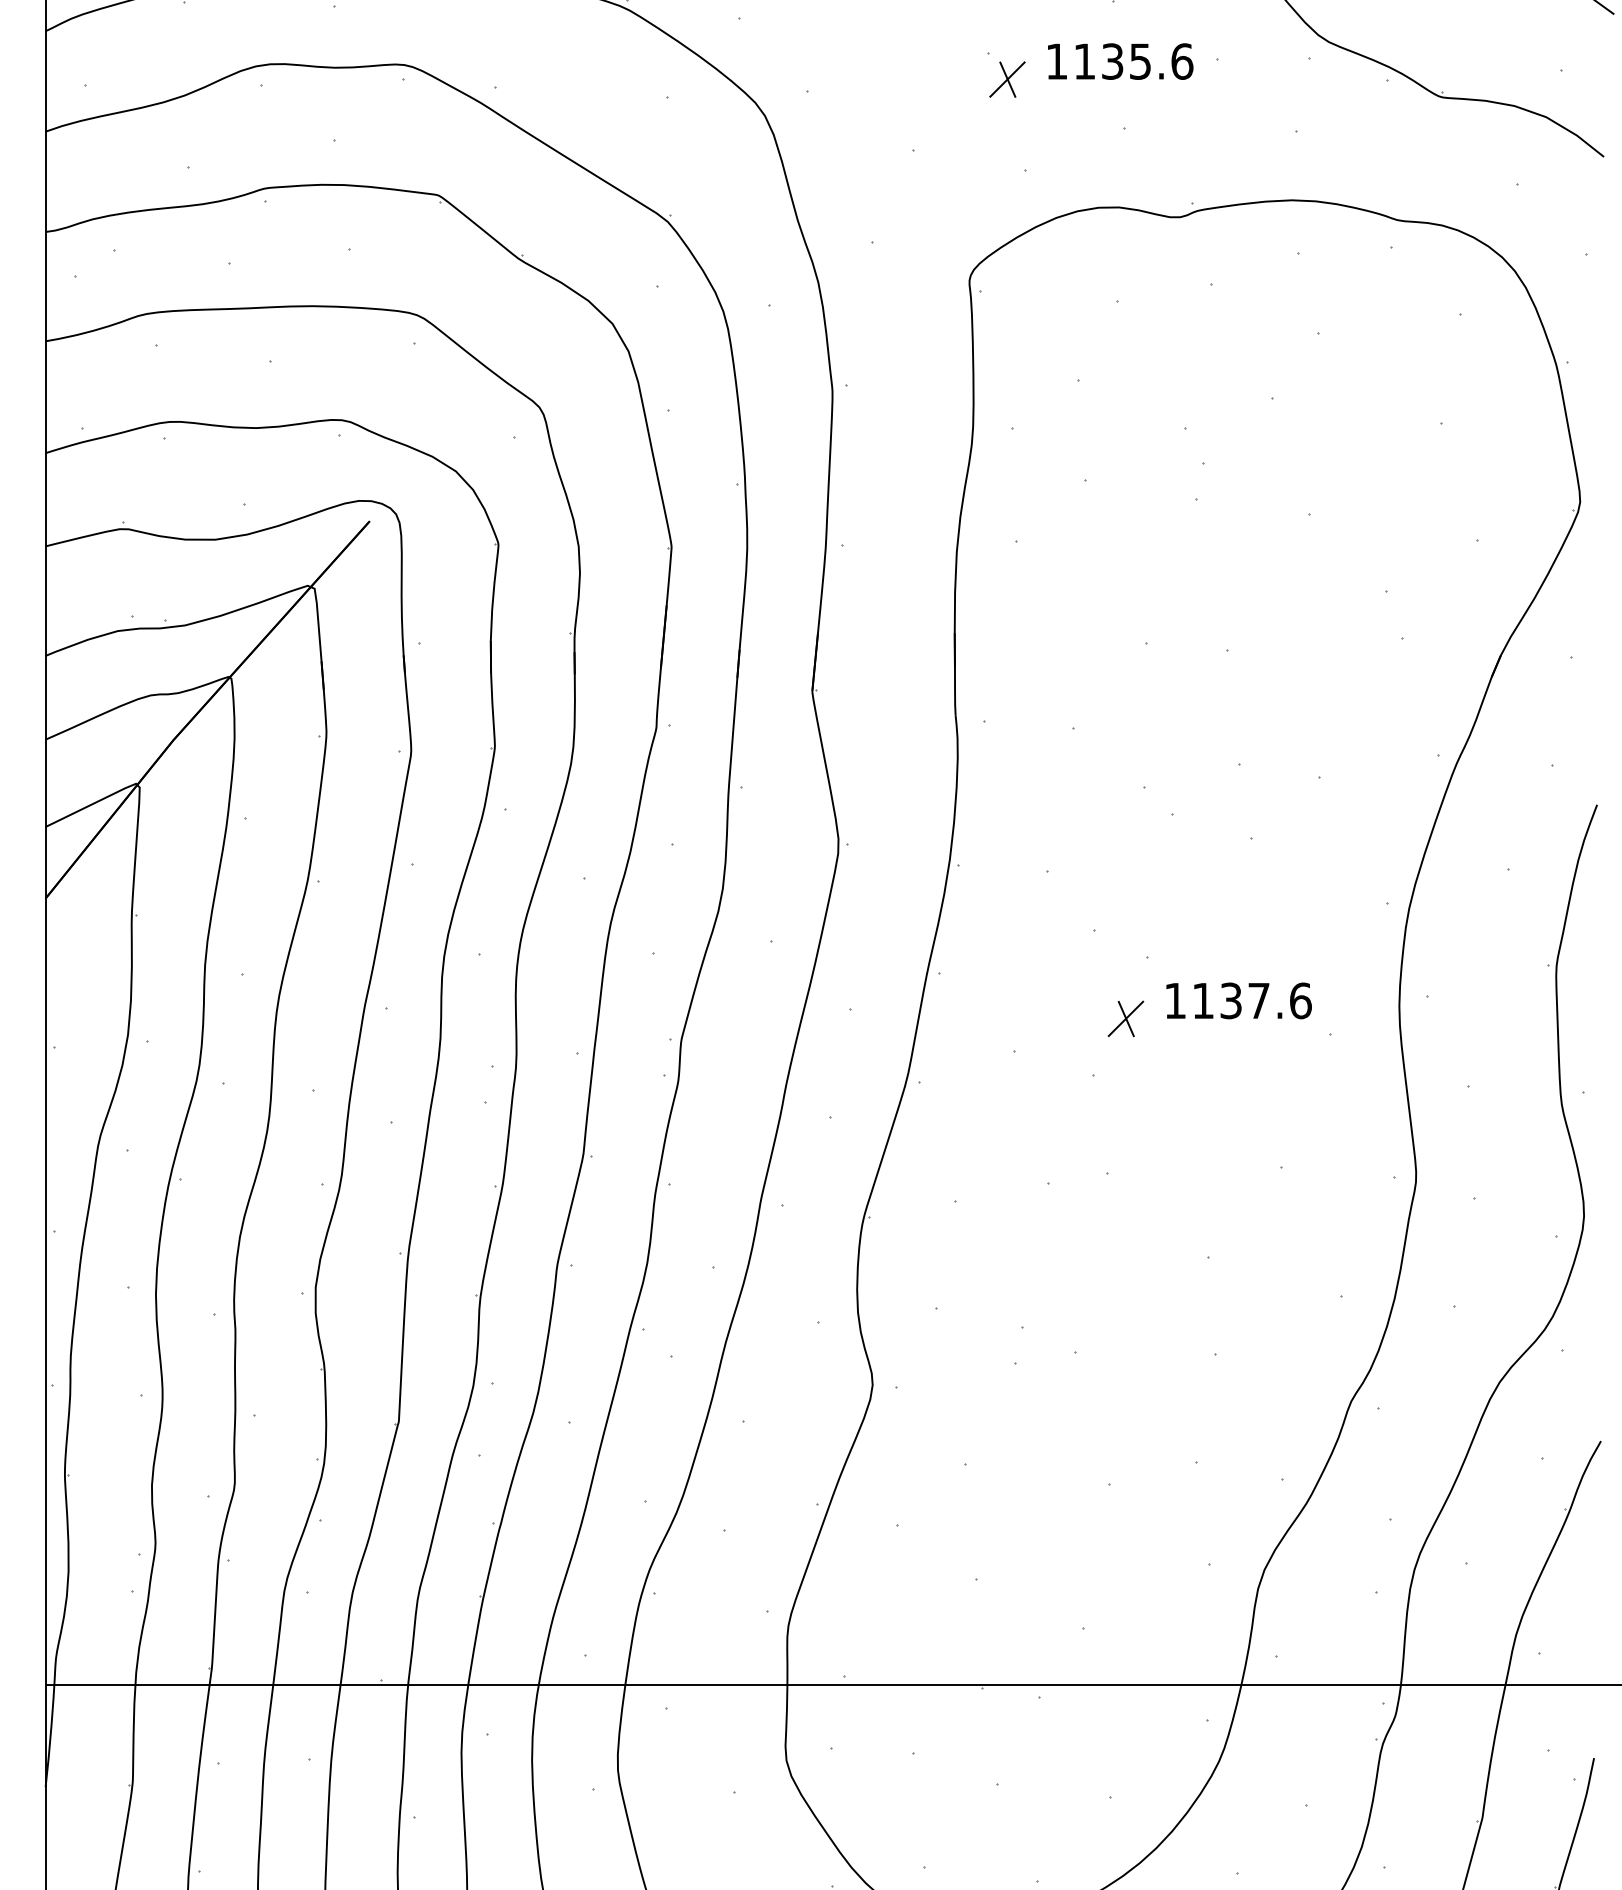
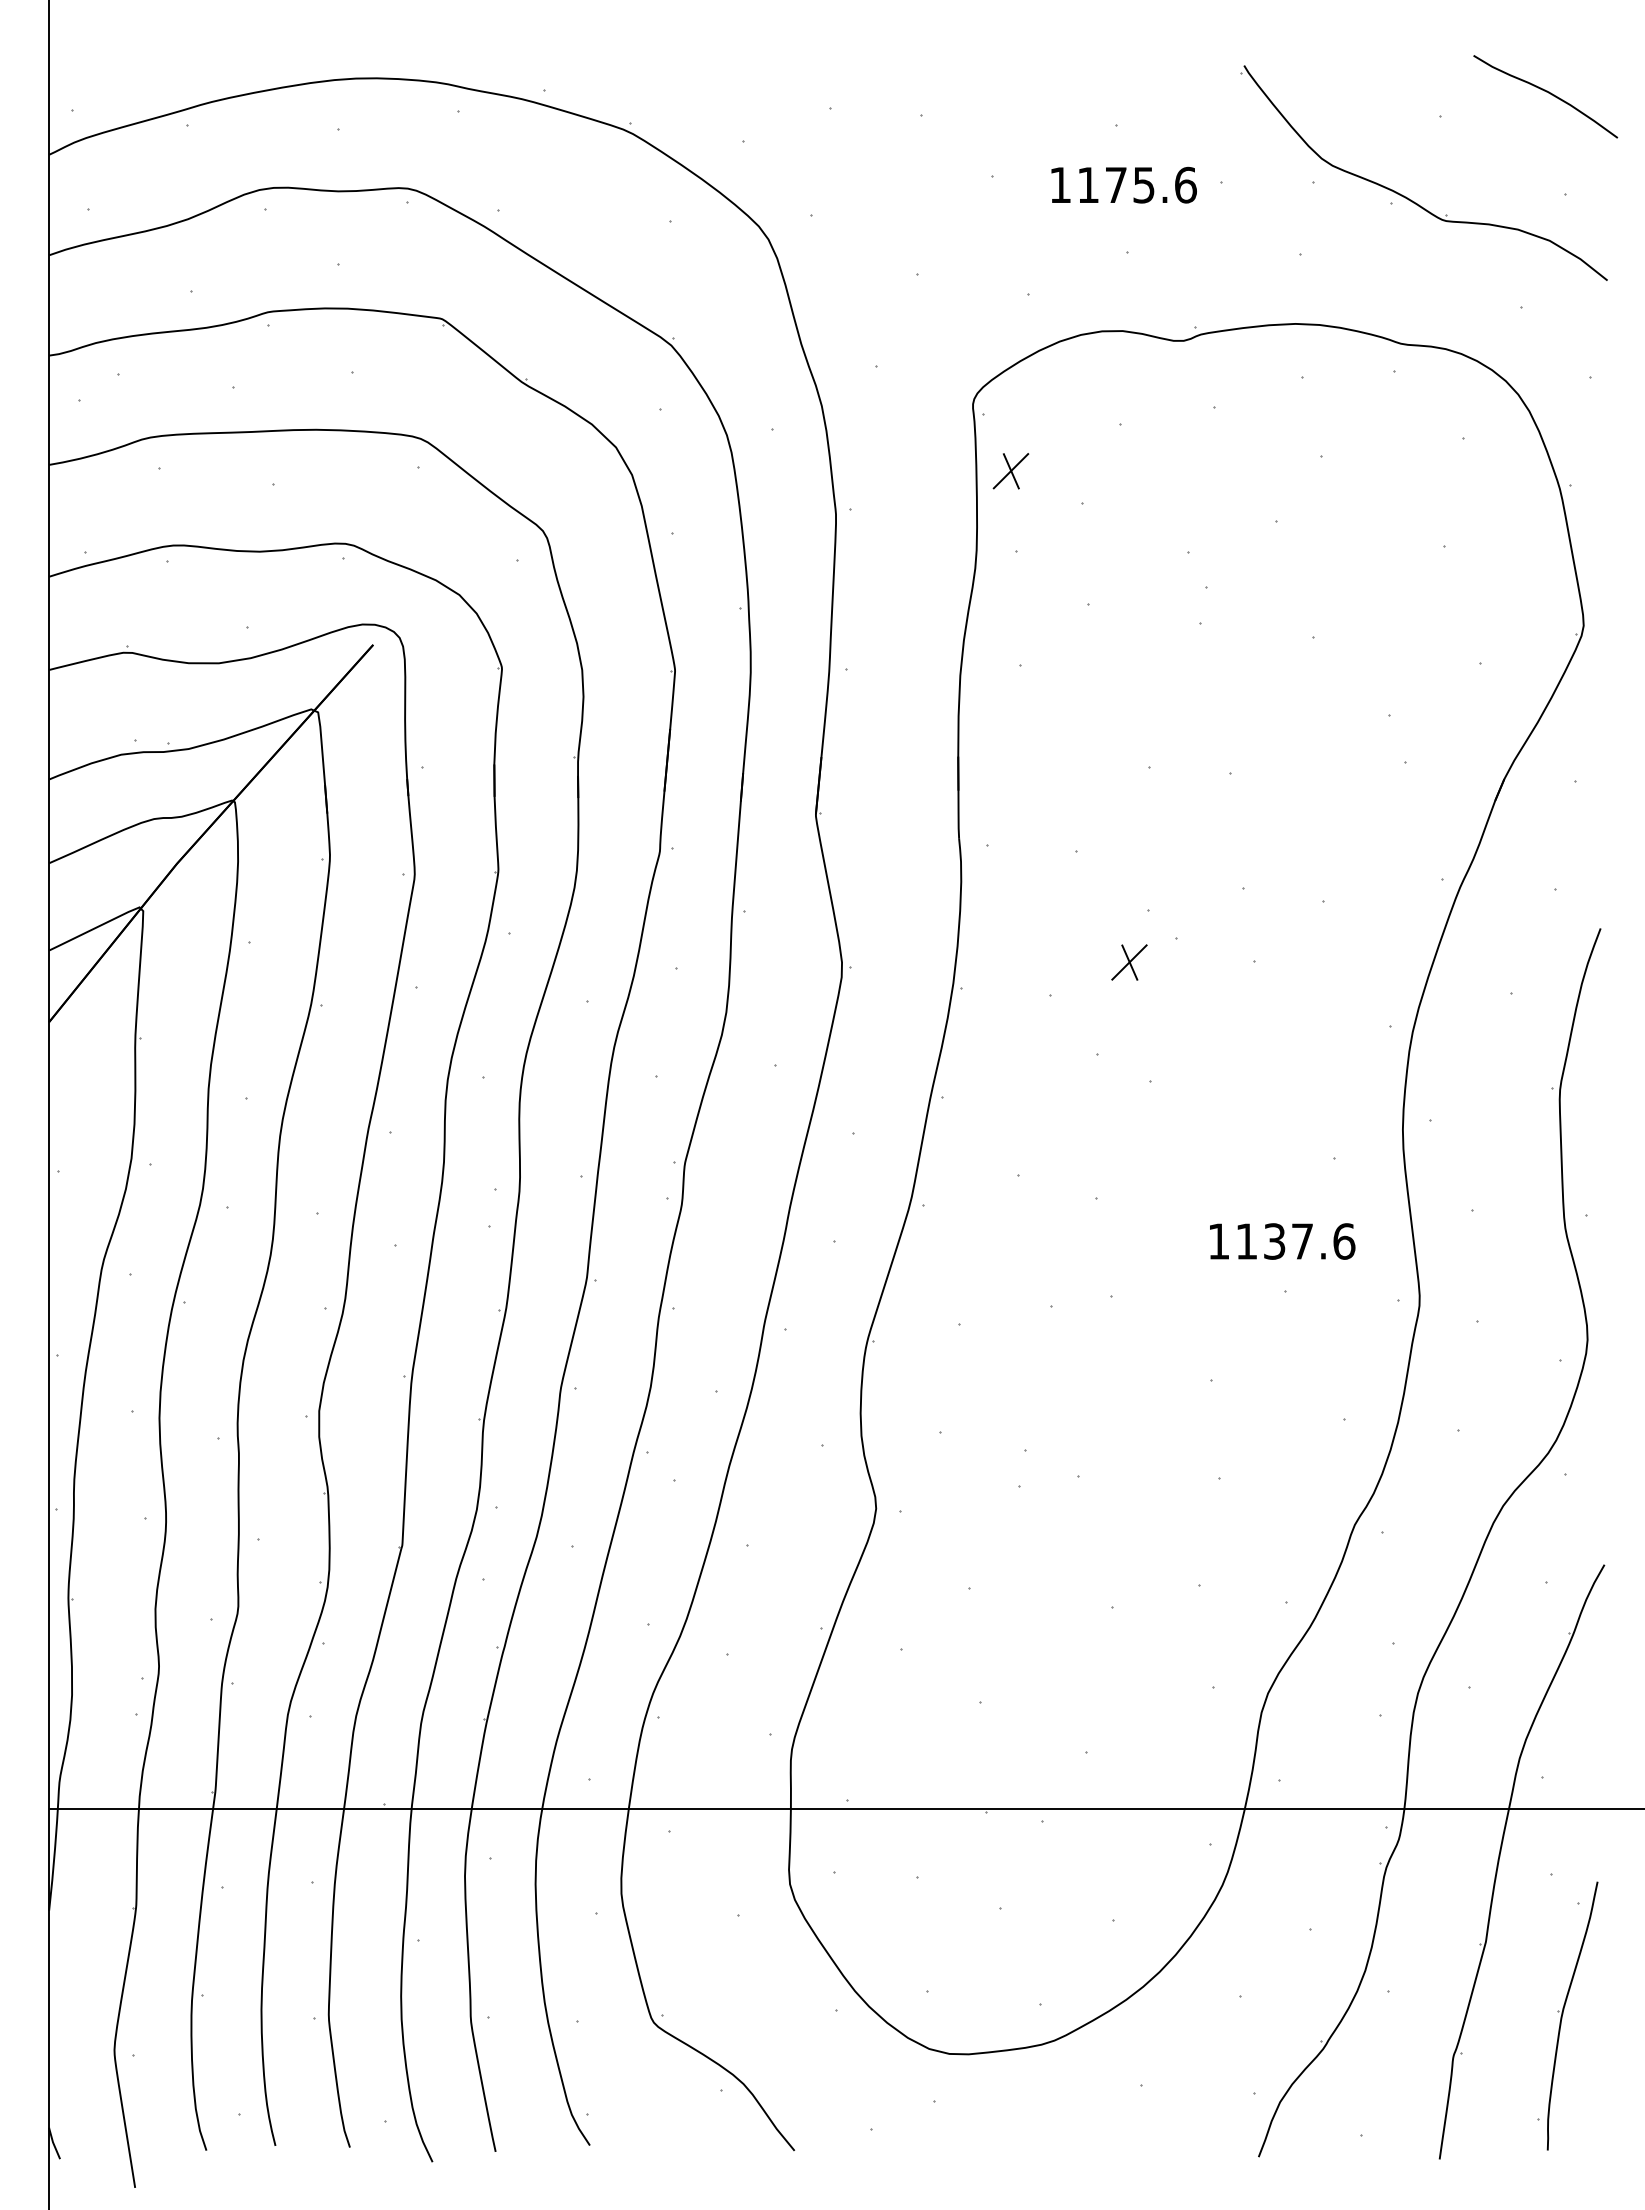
text: (1111, 60) -> (1115, 184), 1135.6 -> 1175.6
part: (1006, 79) -> (1010, 471), moved
text: (1238, 1000) -> (1282, 1241), moved
part: (1125, 1018) -> (1129, 962), moved

